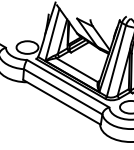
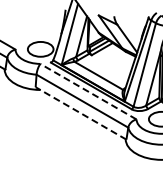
line: (68, 83) -> (88, 91), solid -> dashed
line: (61, 102) -> (80, 113), solid -> dashed

